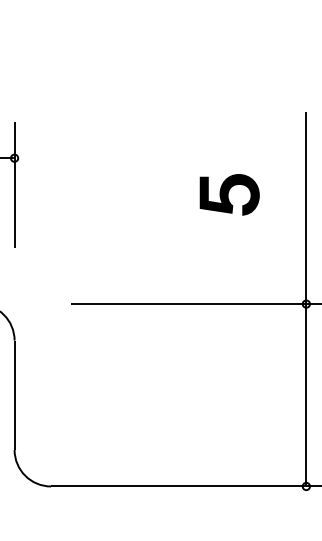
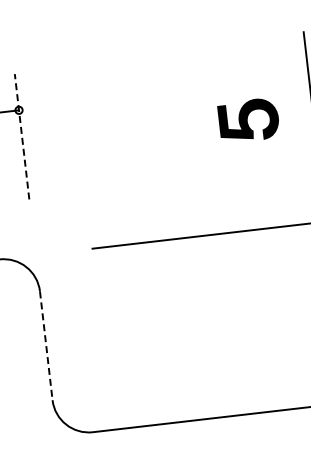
line: (14, 184) -> (21, 136), solid -> dashed
part: (229, 194) -> (248, 120), moved
line: (14, 395) -> (46, 346), solid -> dashed

